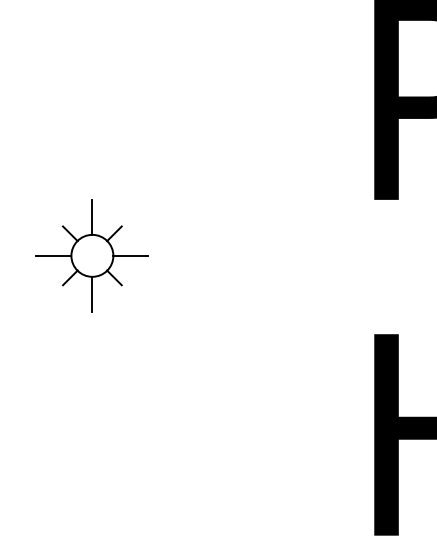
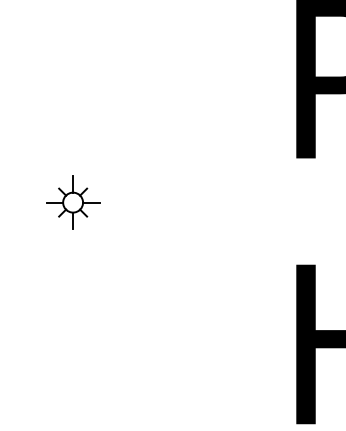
part: (91, 255) -> (72, 202), size x0.6

